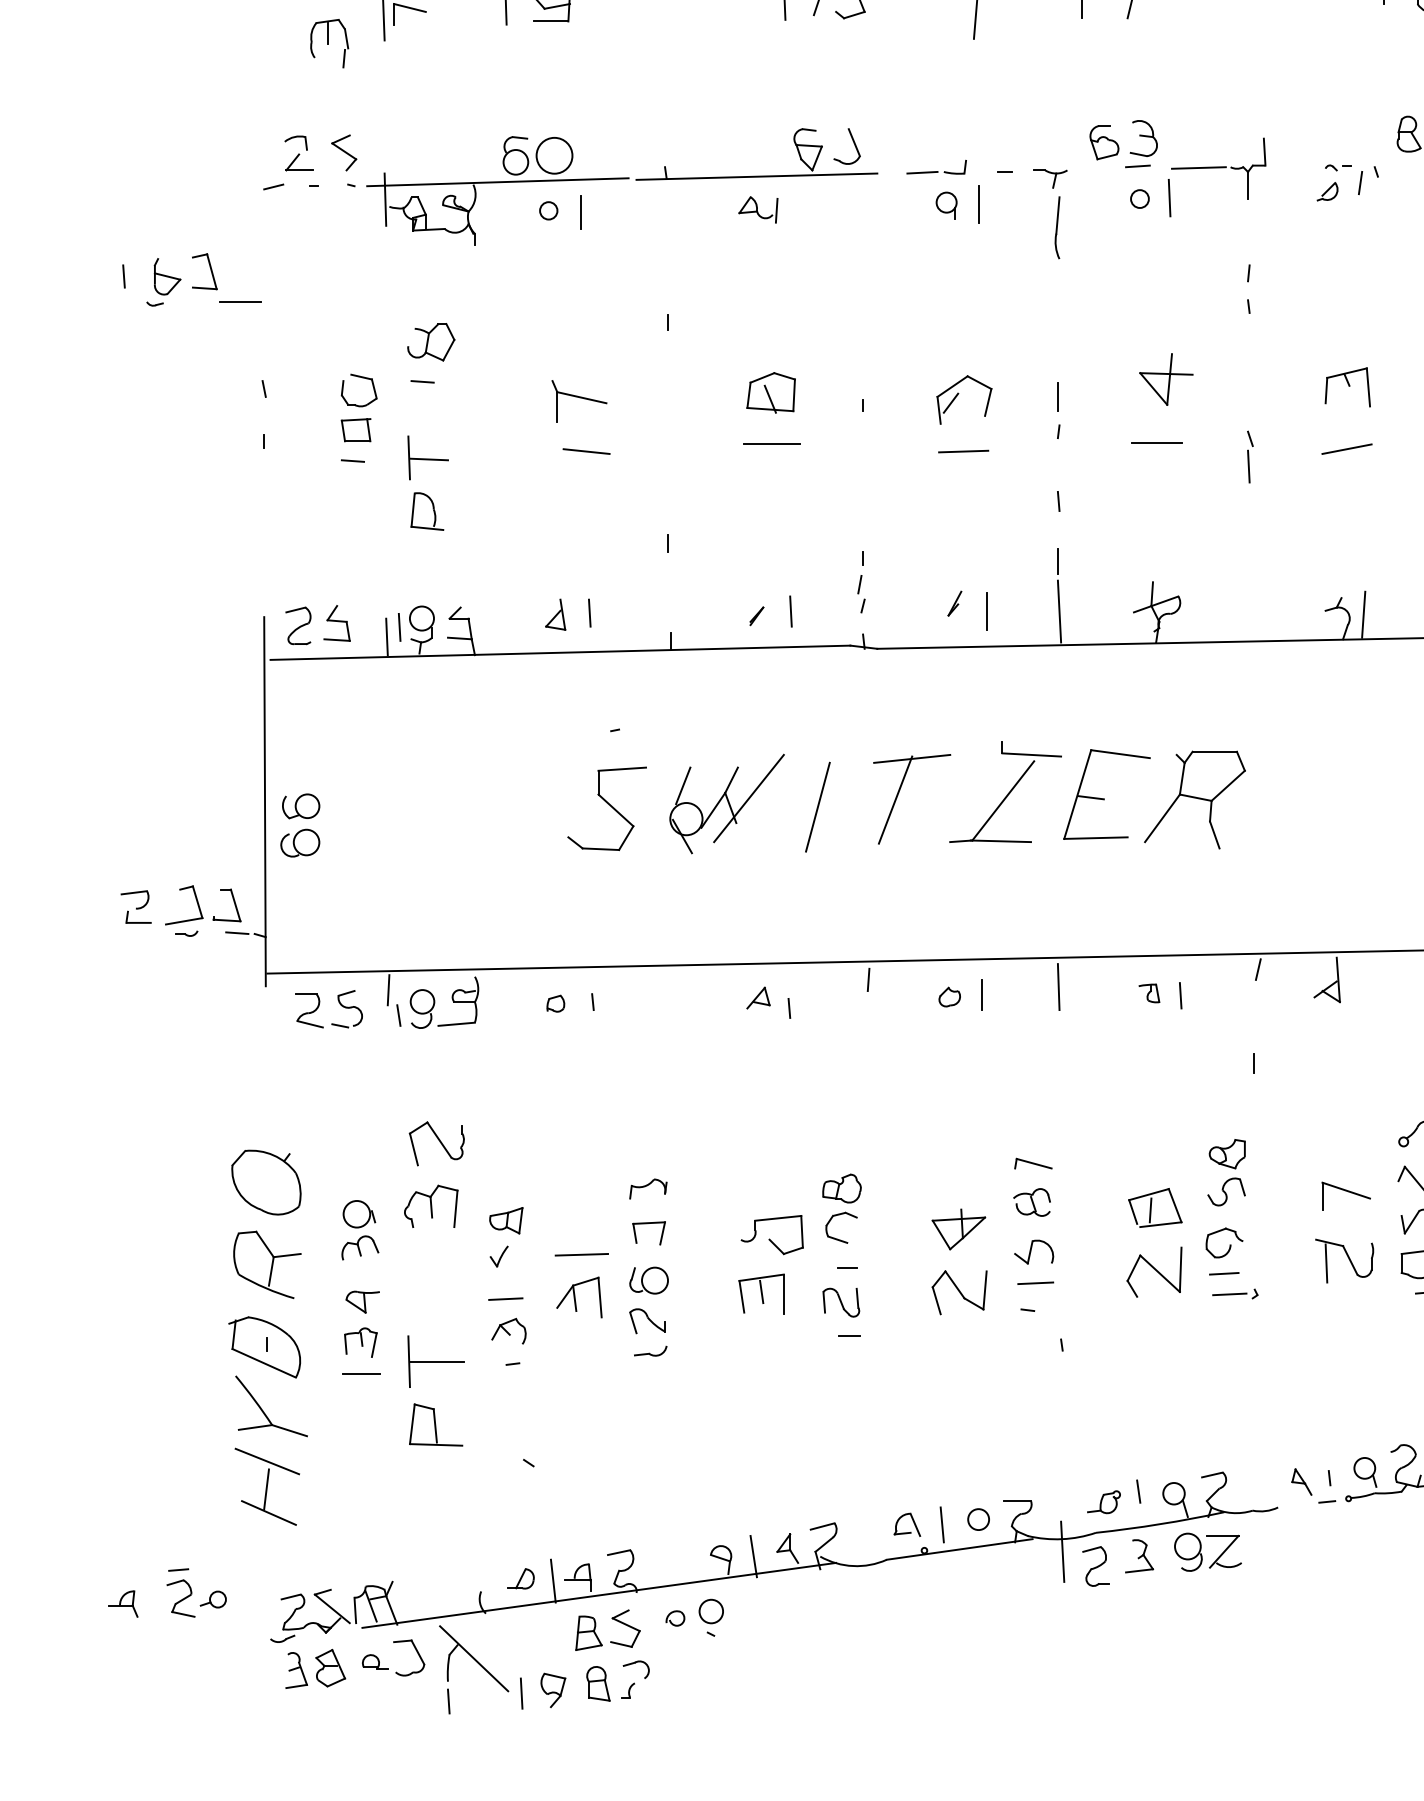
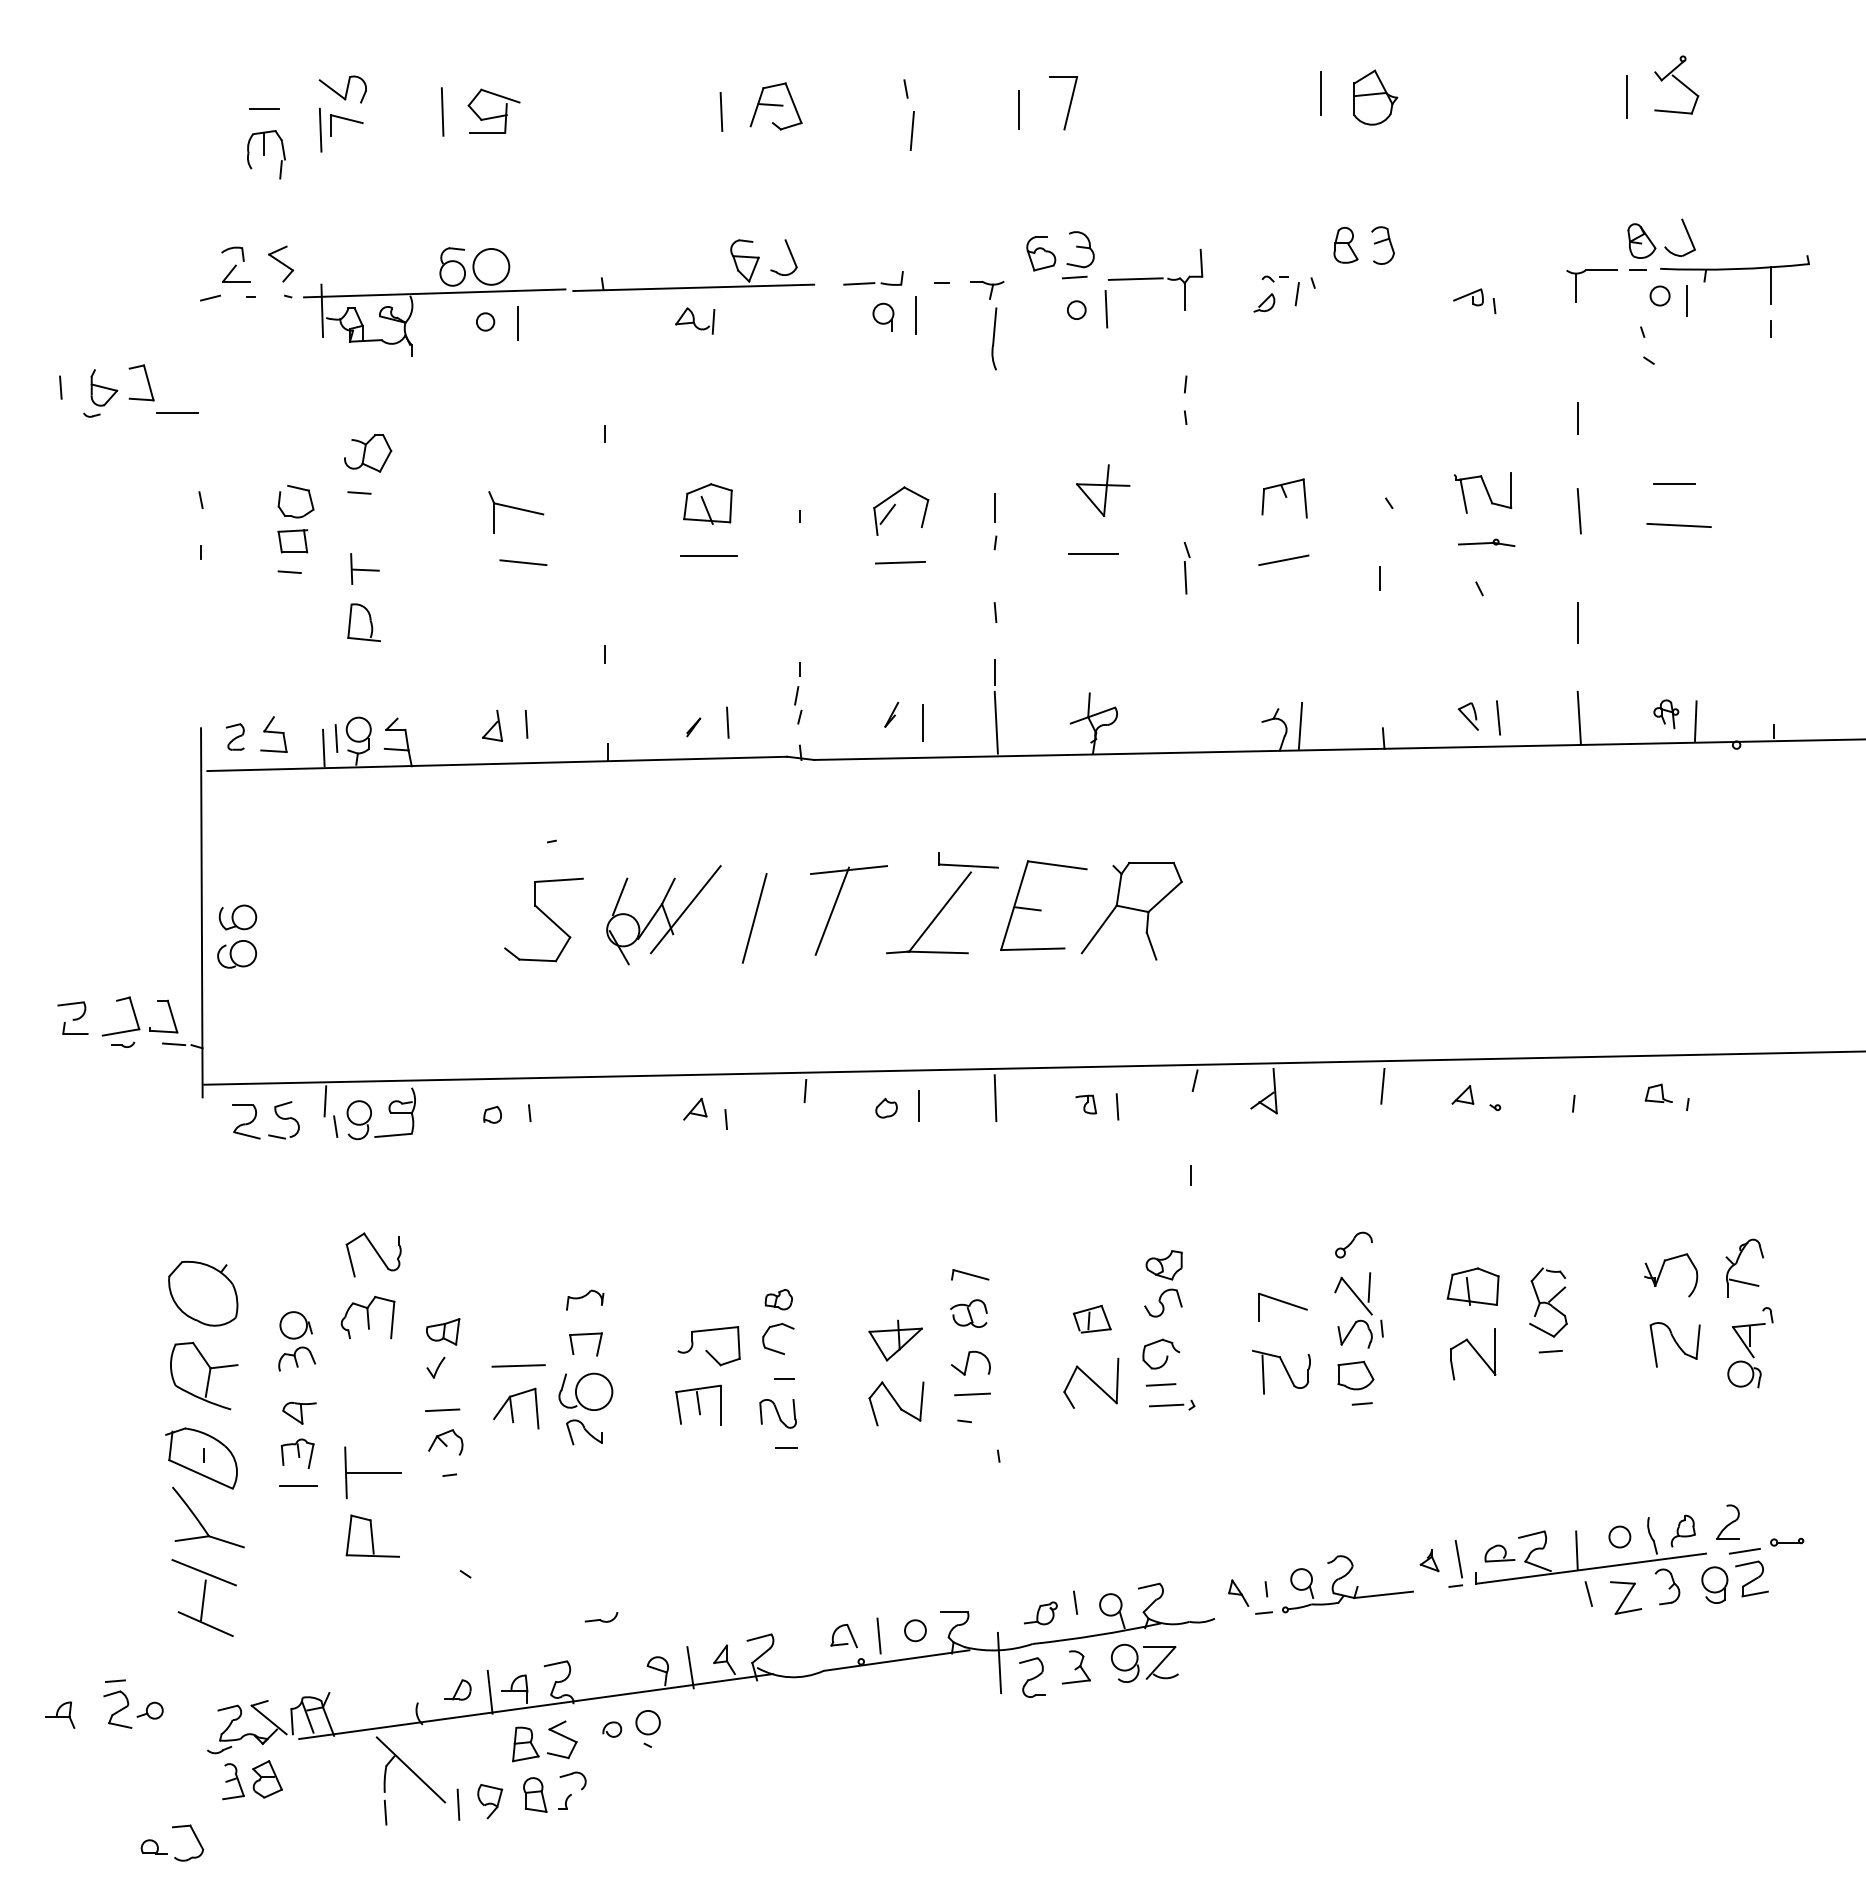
part: (427, 457) -> (364, 568), size x0.7
part: (298, 625) -> (235, 736), size x0.7
part: (841, 1188) -> (778, 1299), size x0.7
part: (1155, 1208) -> (1092, 1319), size x0.7
part: (648, 1280) -> (585, 1391), size x1.4
part: (650, 1351) -> (601, 1617), moved
part: (388, 1668) -> (167, 1853), moved

